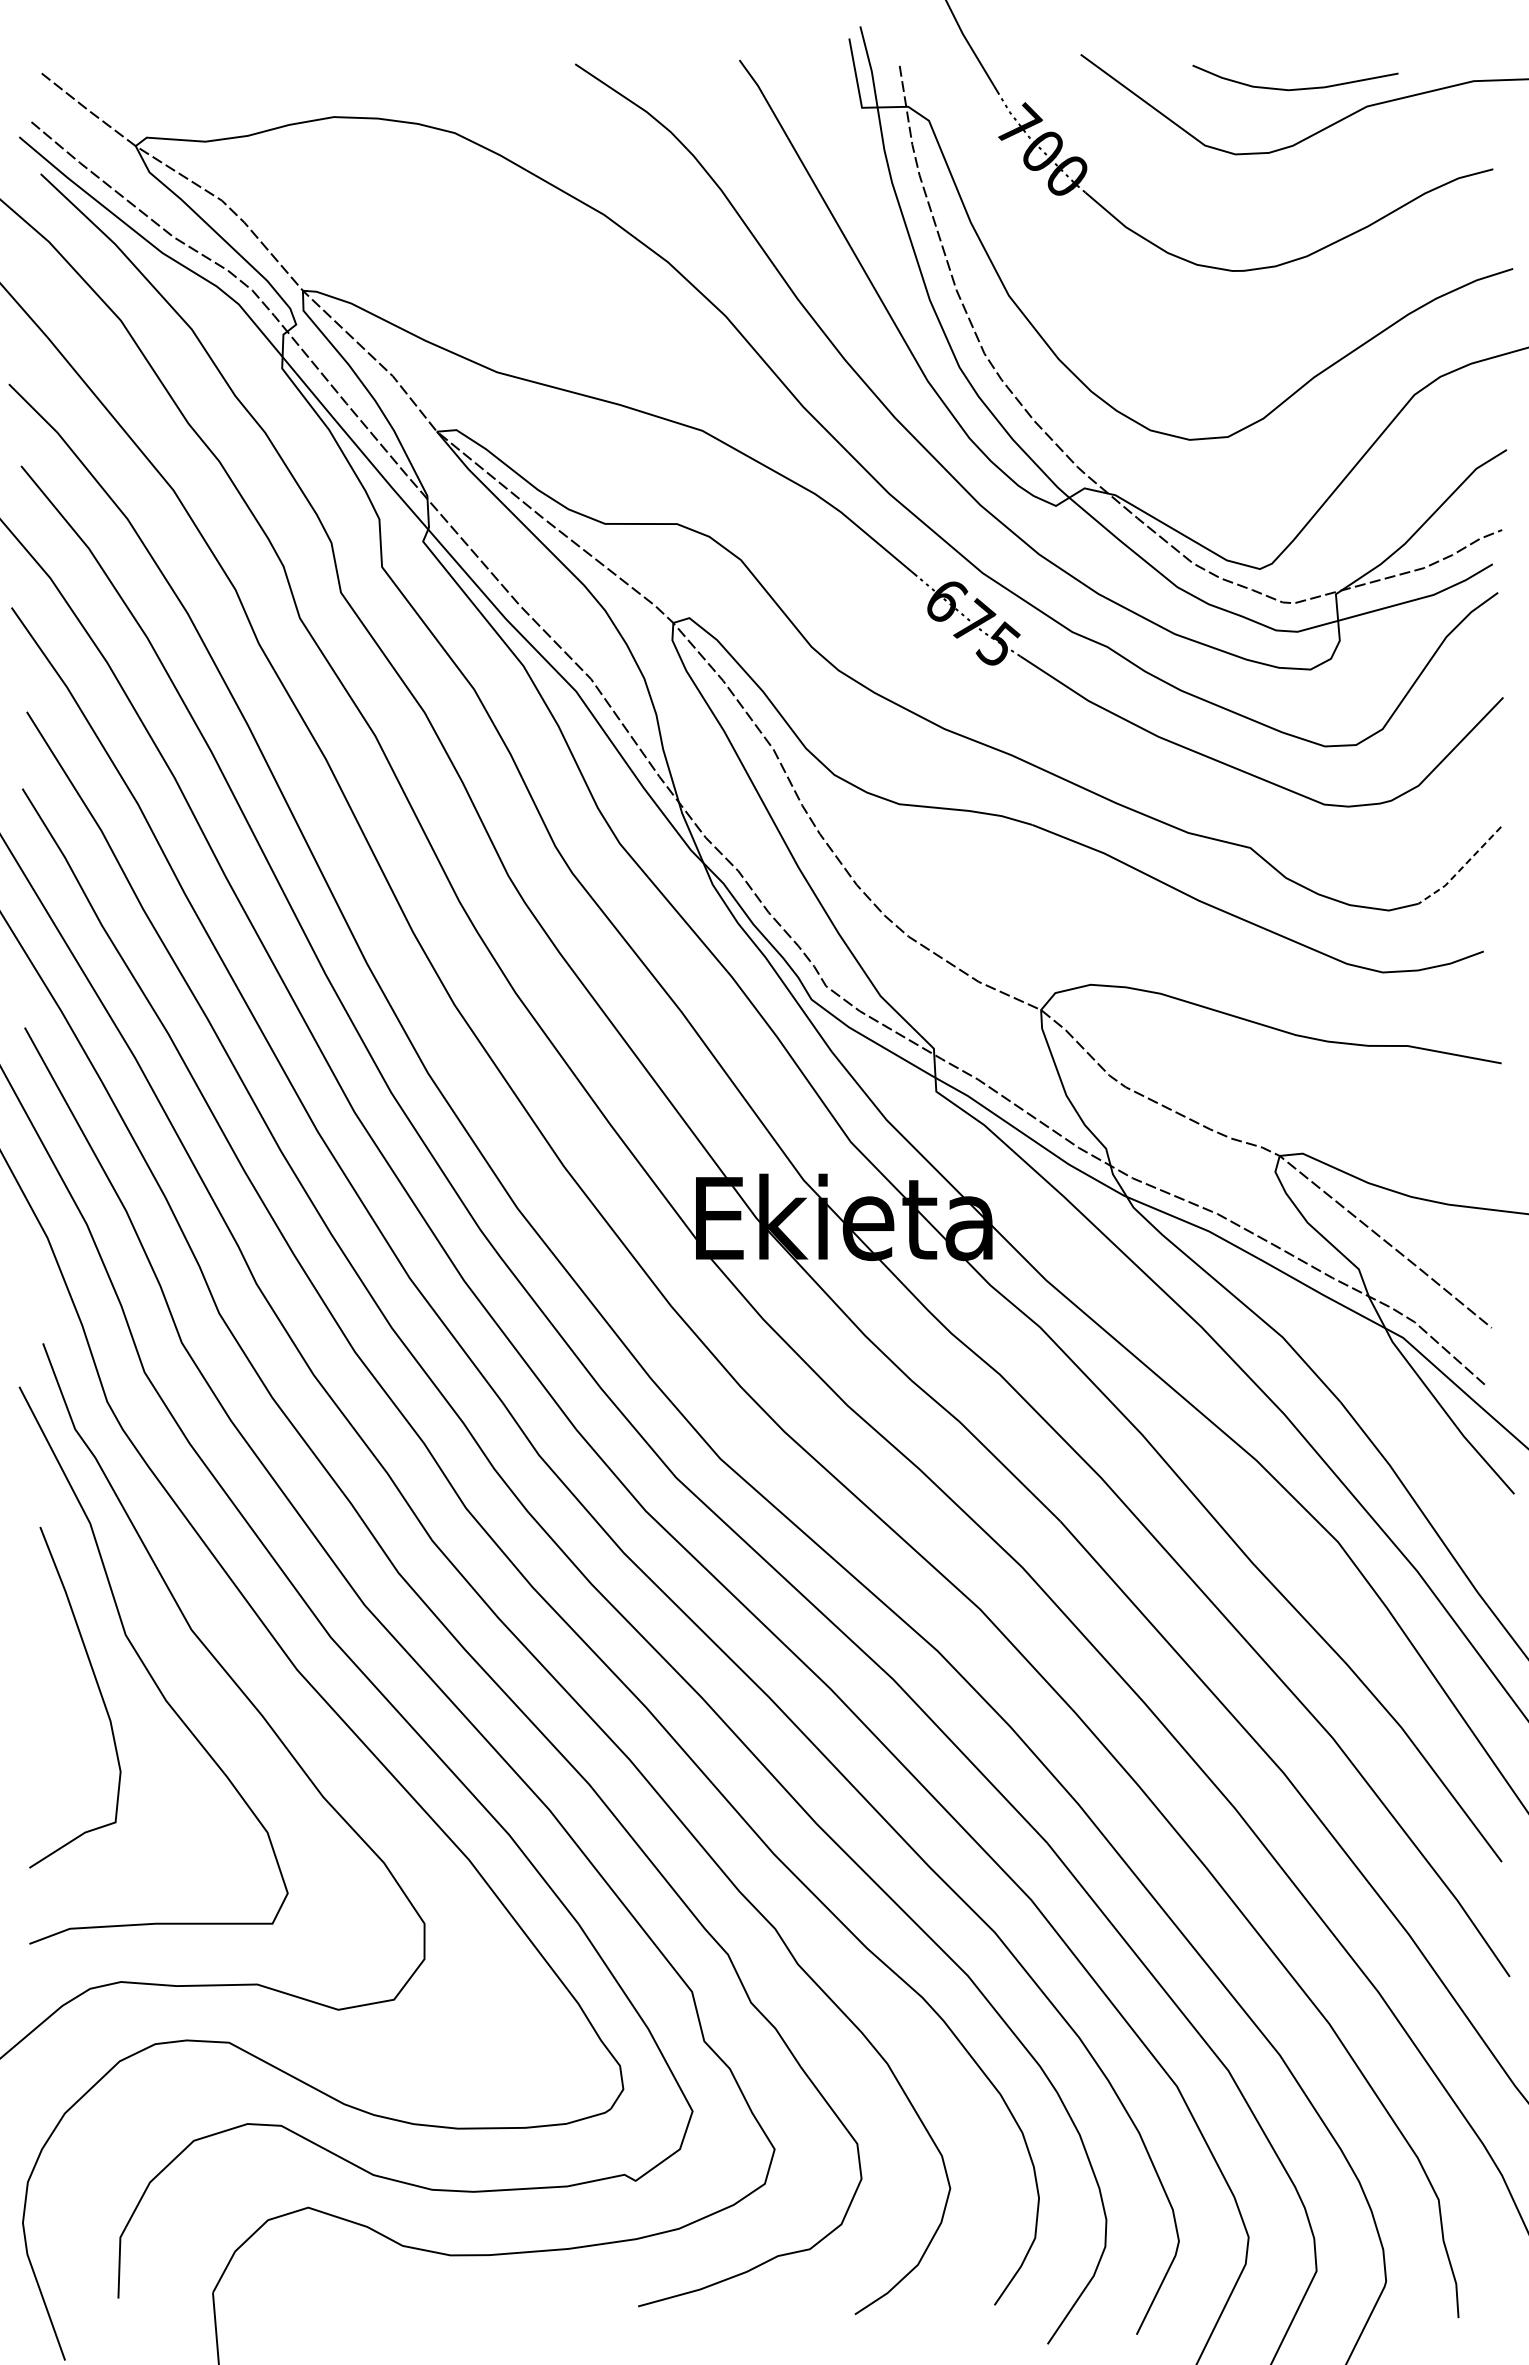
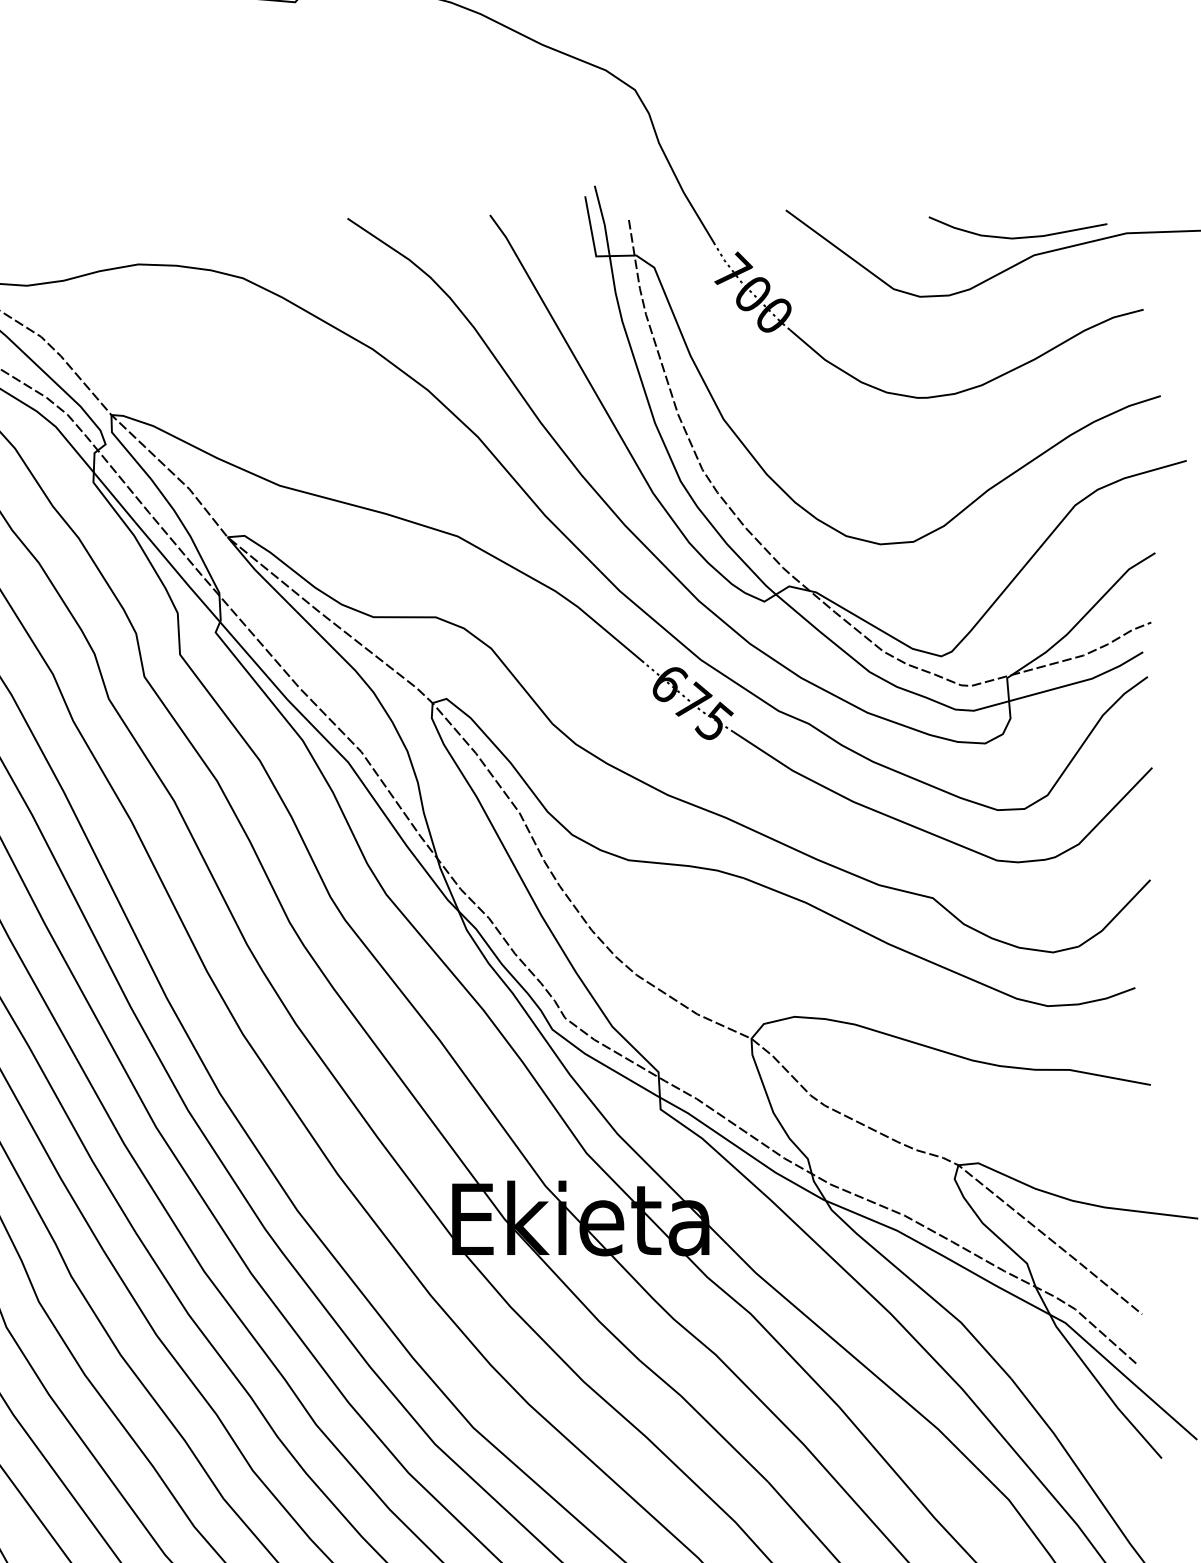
curve: (1295, 88) -> (1018, 237), moved
line: (1461, 868) -> (1116, 915), dashed -> solid

